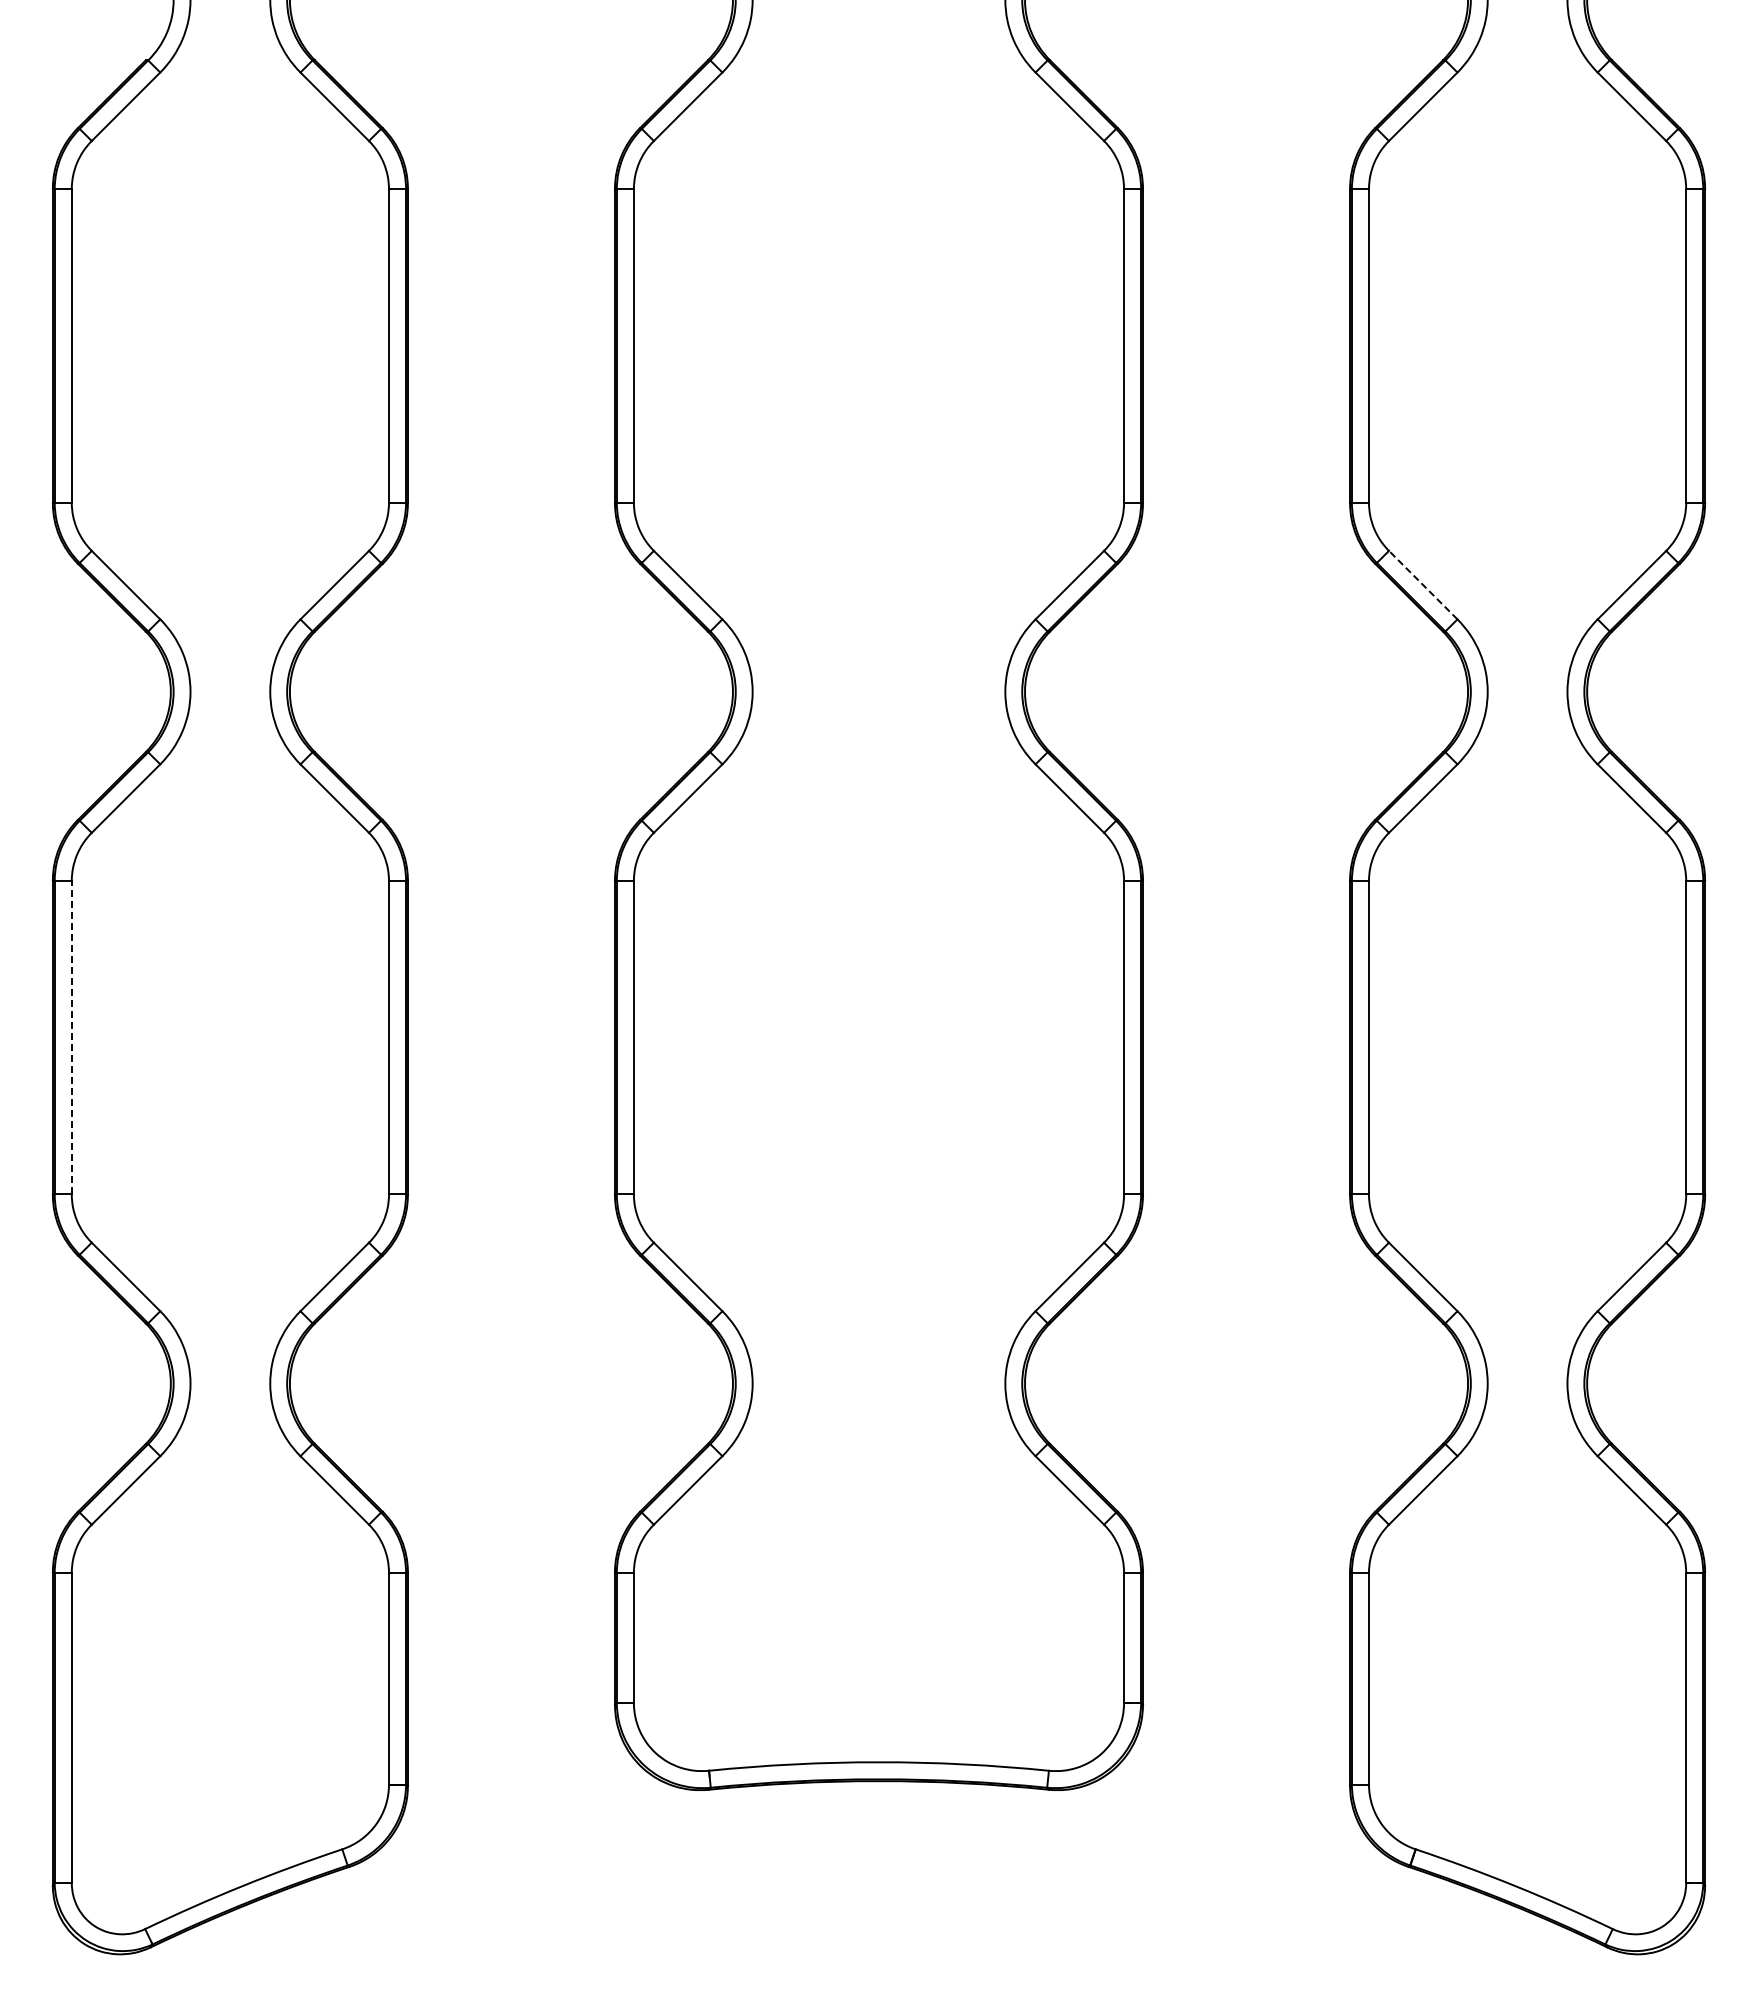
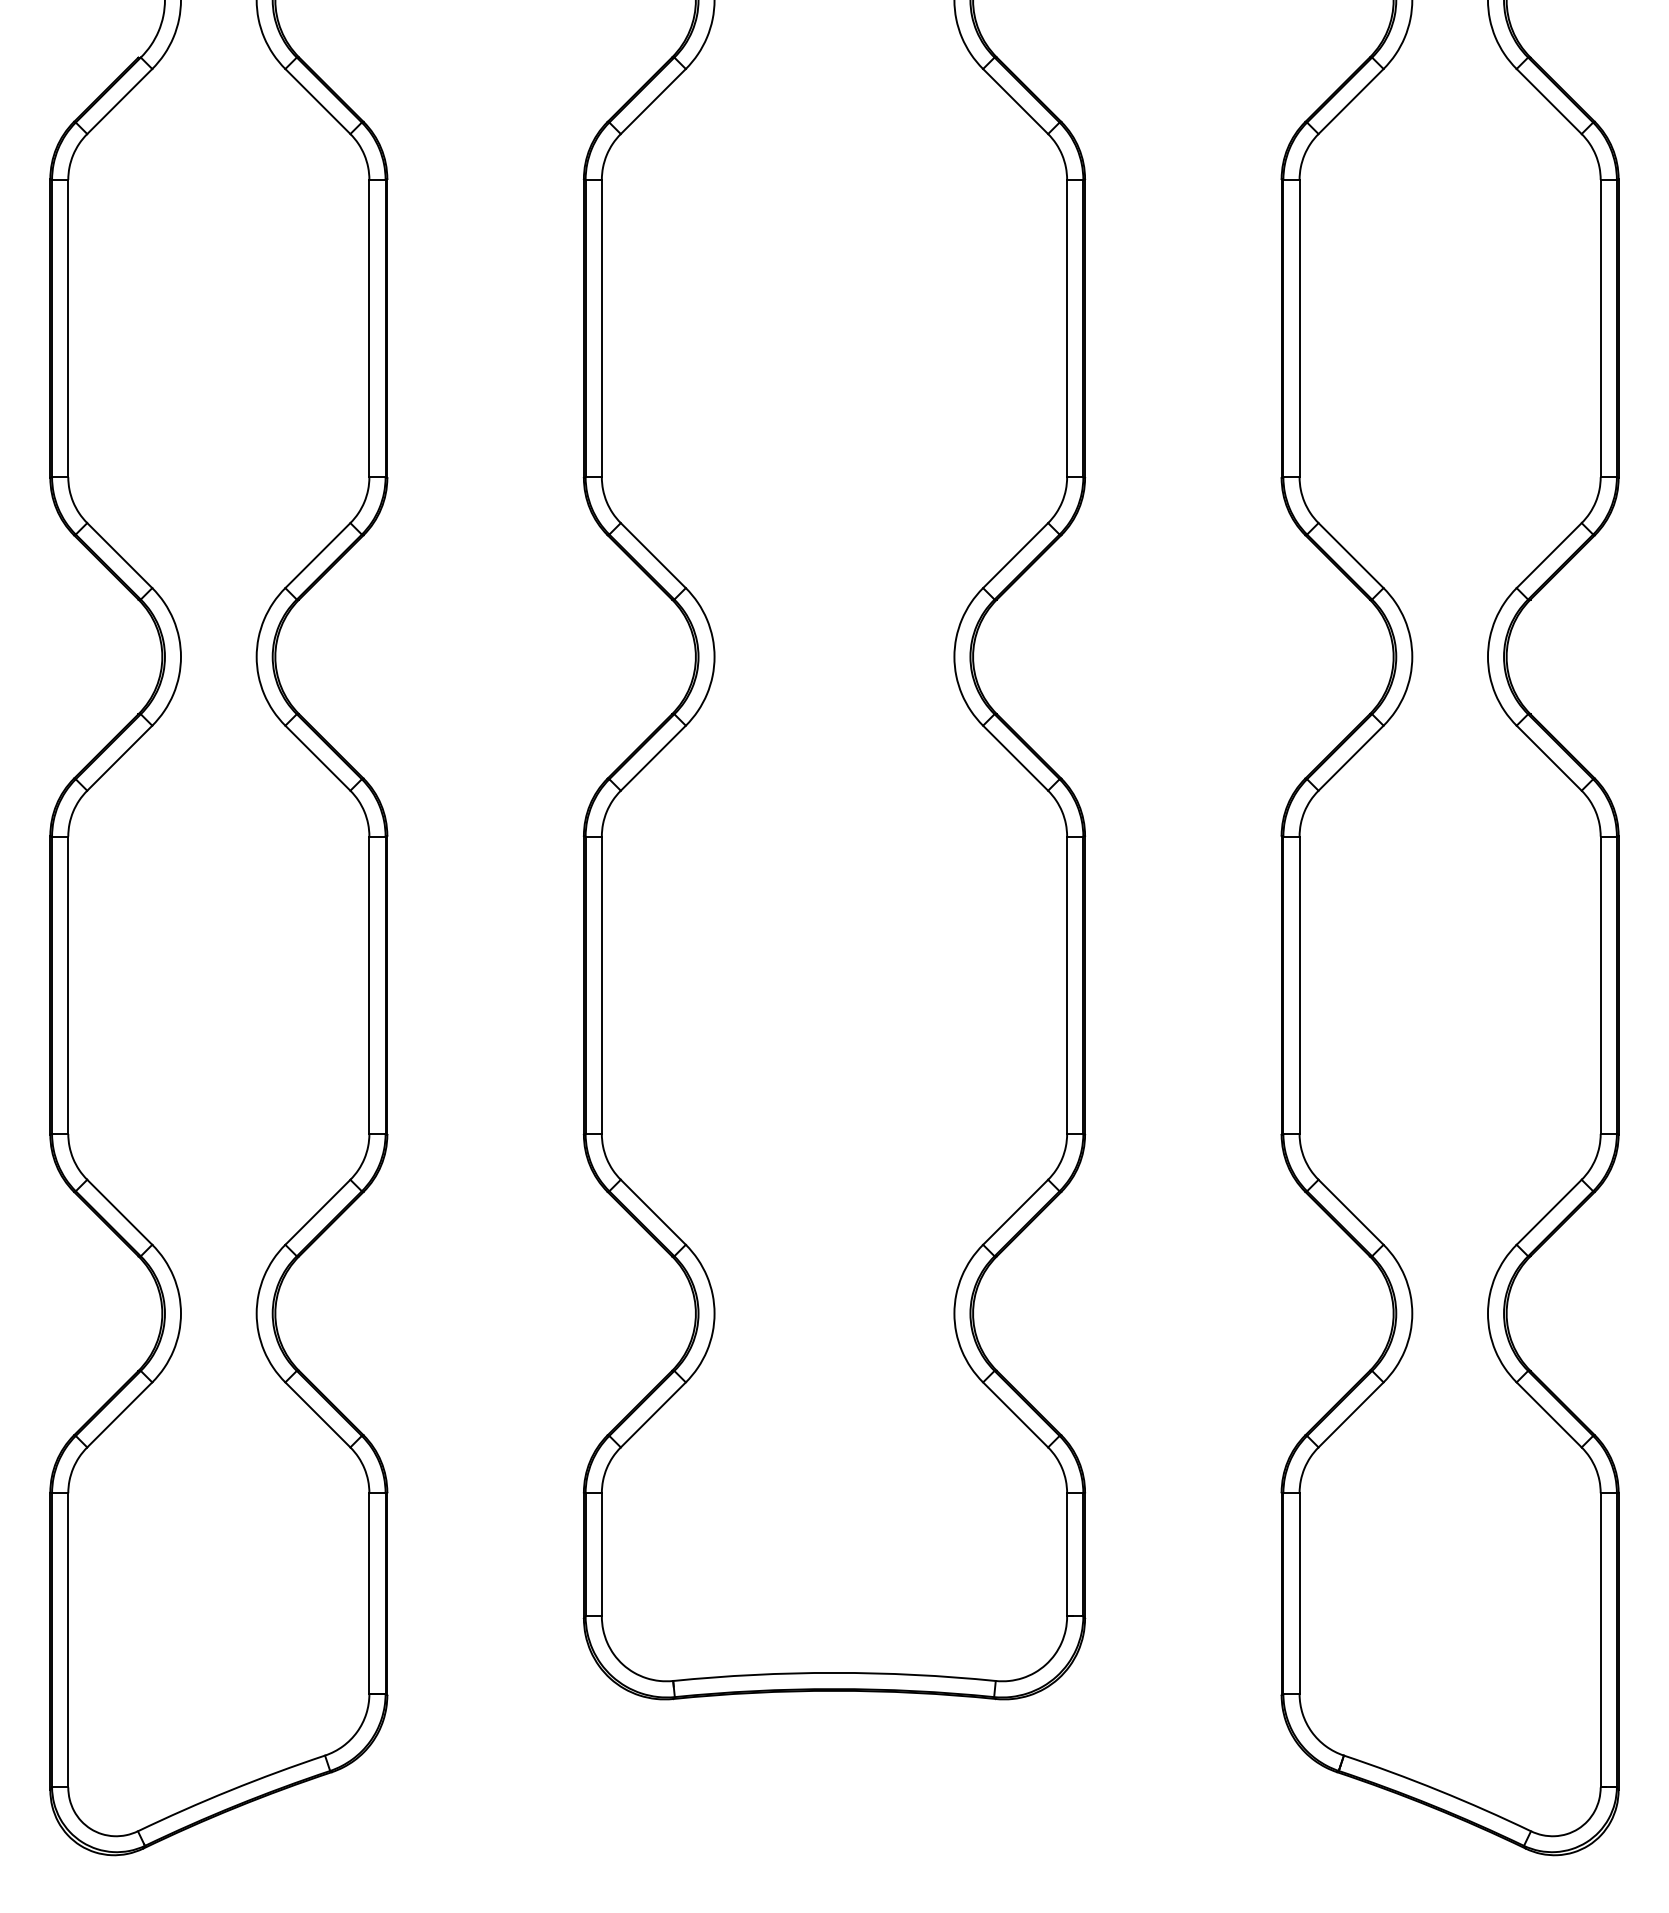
line: (1422, 584) -> (1350, 554), dashed -> solid
line: (71, 1037) -> (68, 984), dashed -> solid

